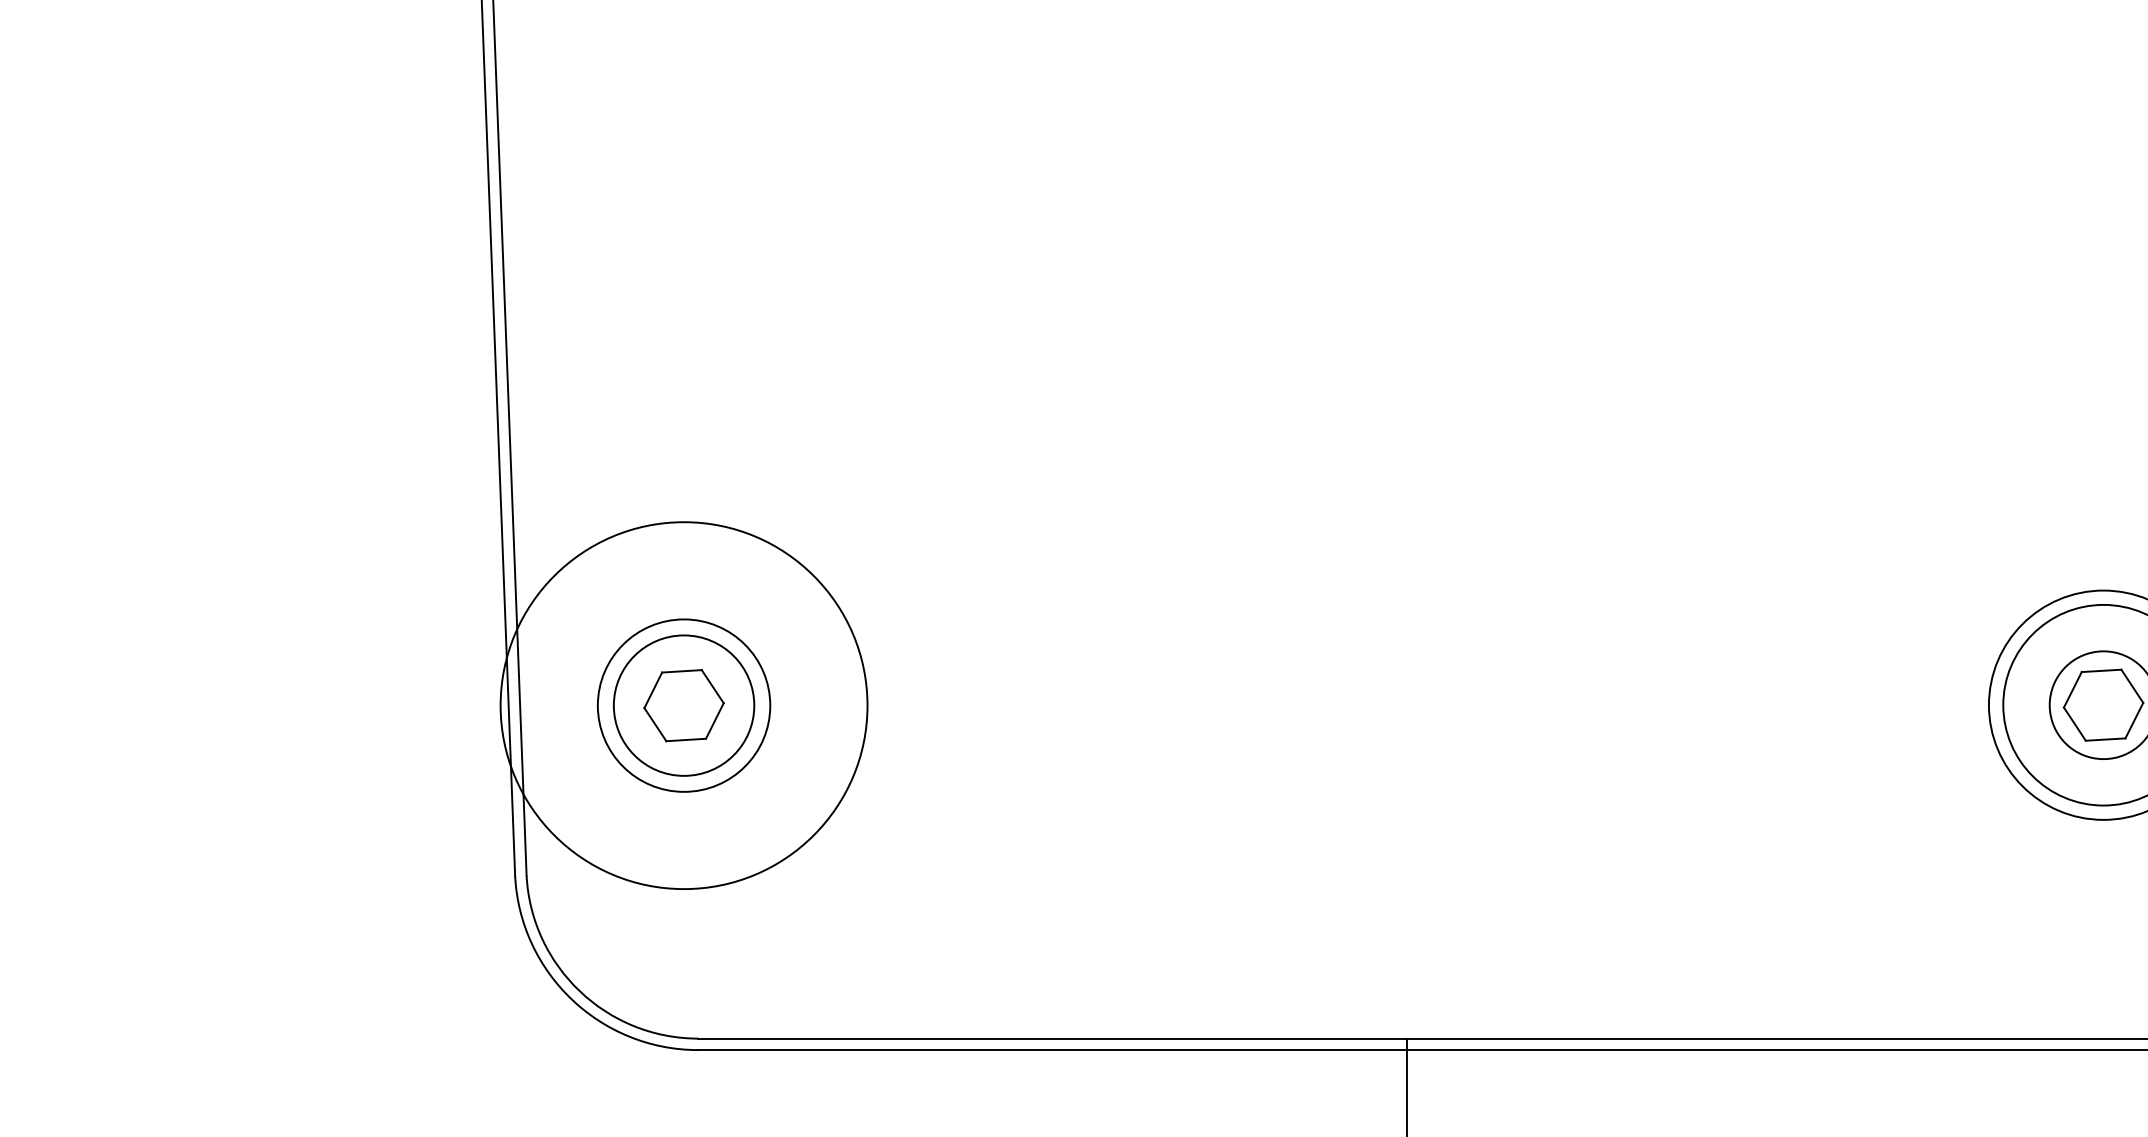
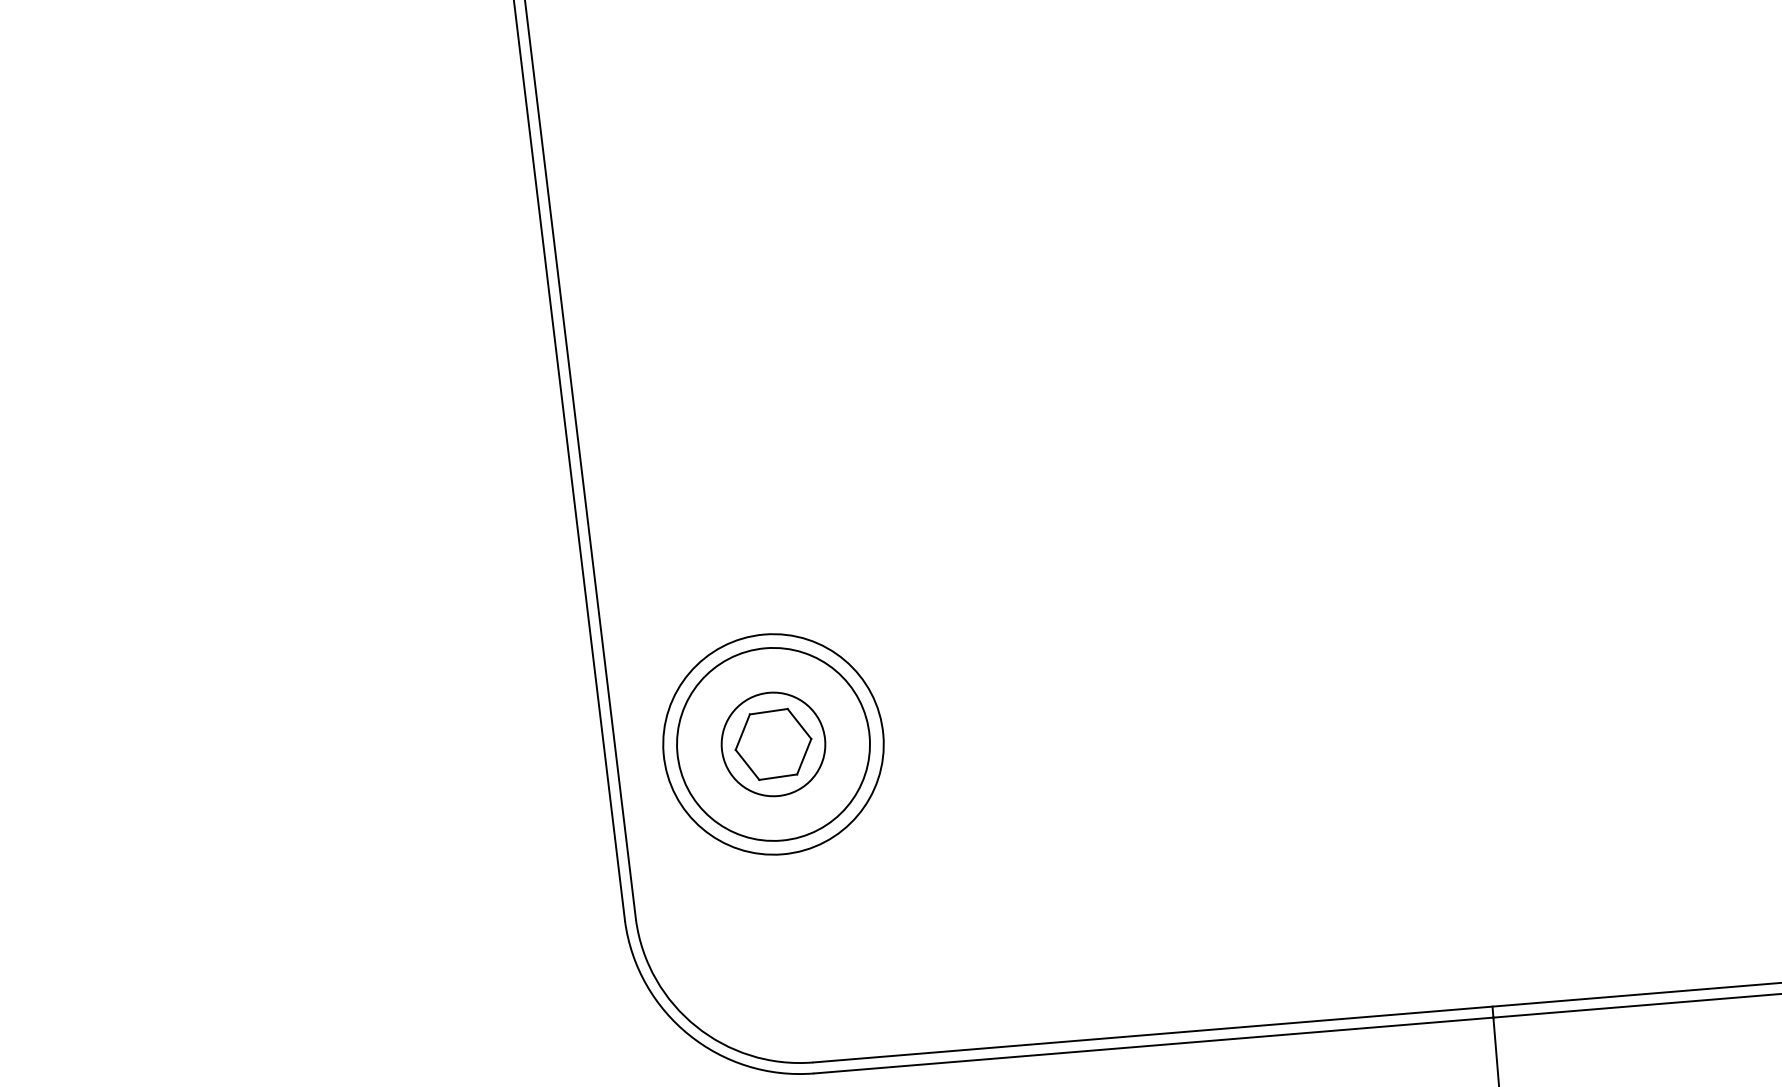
circle: (683, 705) -> (772, 744), size x0.62
circle: (683, 705) -> (772, 744), size x0.62
circle: (683, 705) -> (772, 744), size x1.43

